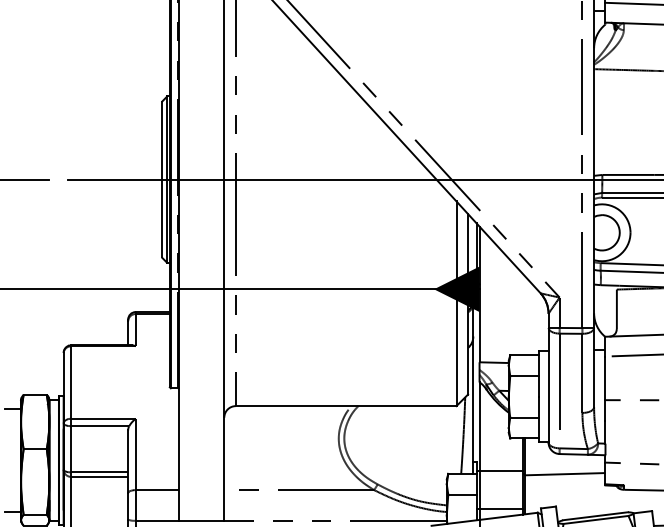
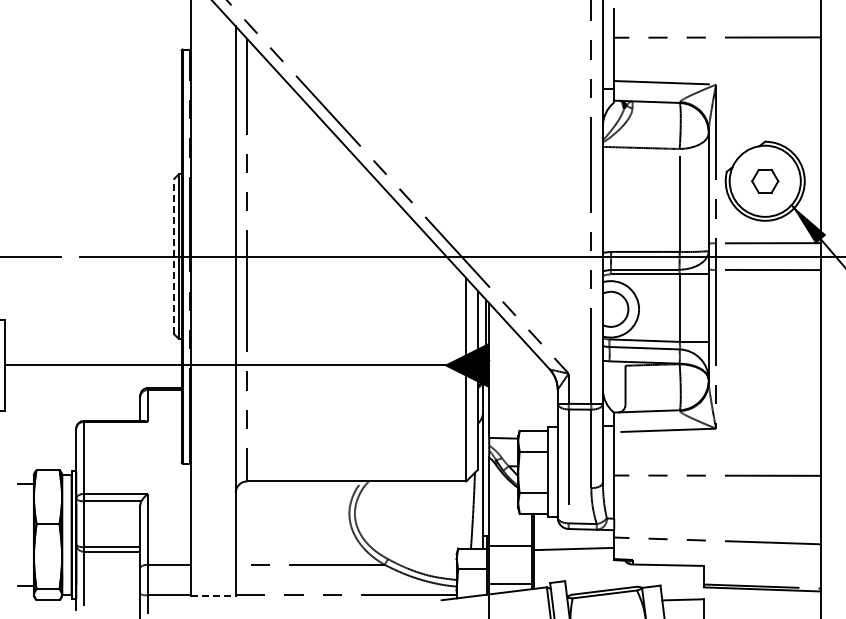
line: (161, 179) -> (173, 256), solid -> dashed
line: (201, 521) -> (213, 595), solid -> dashed

